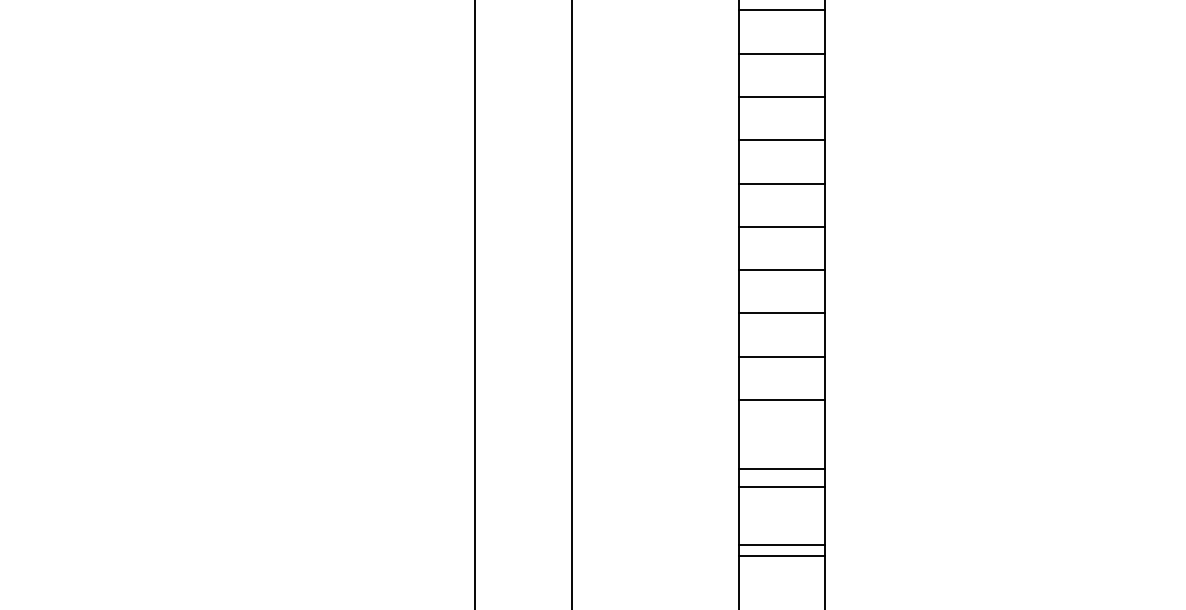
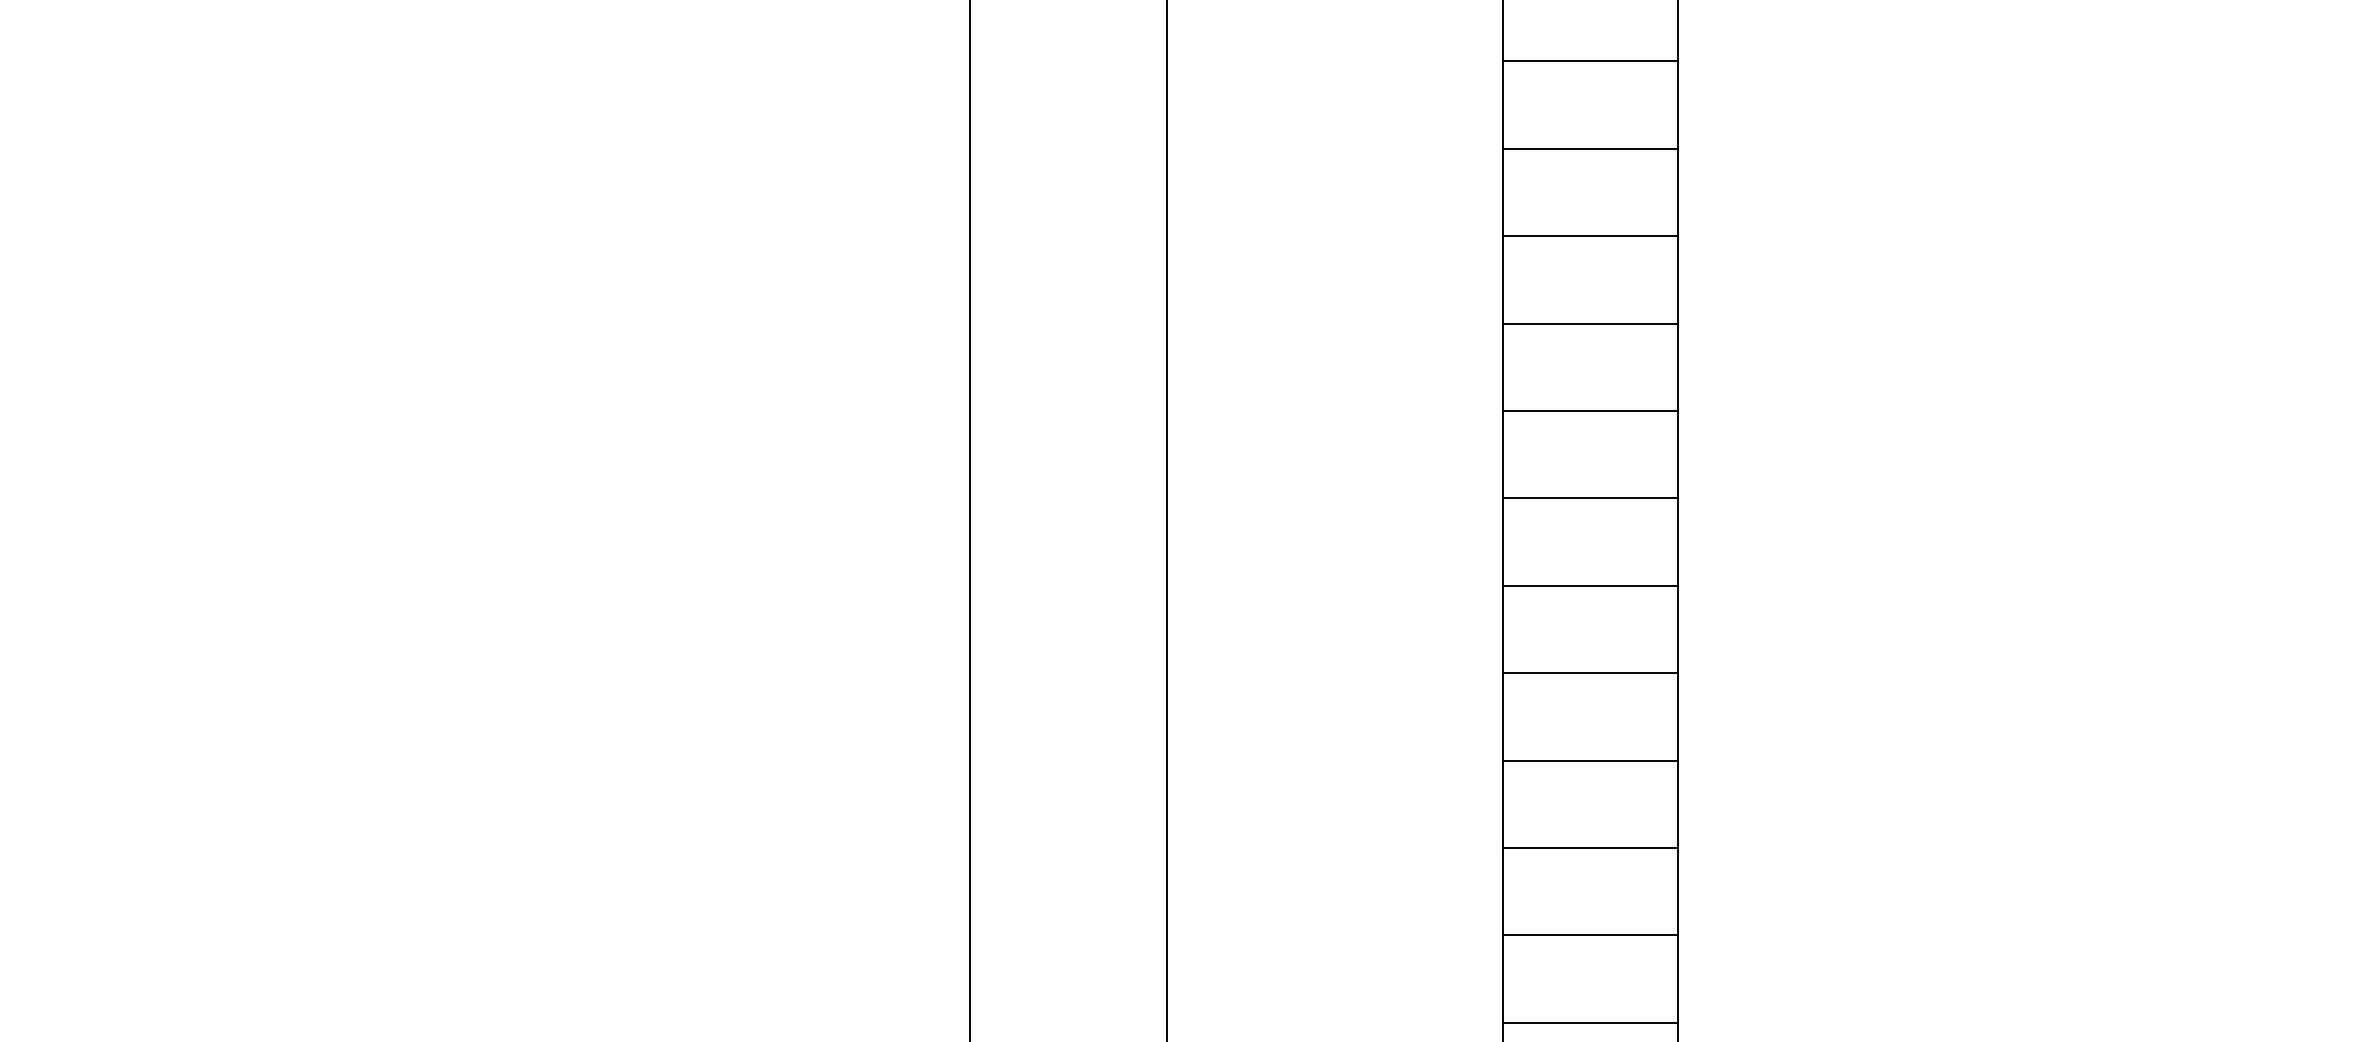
line: (781, 469) -> (1589, 761), moved
line: (781, 545) -> (1589, 1023), moved
line: (781, 555) -> (1589, 934), moved

